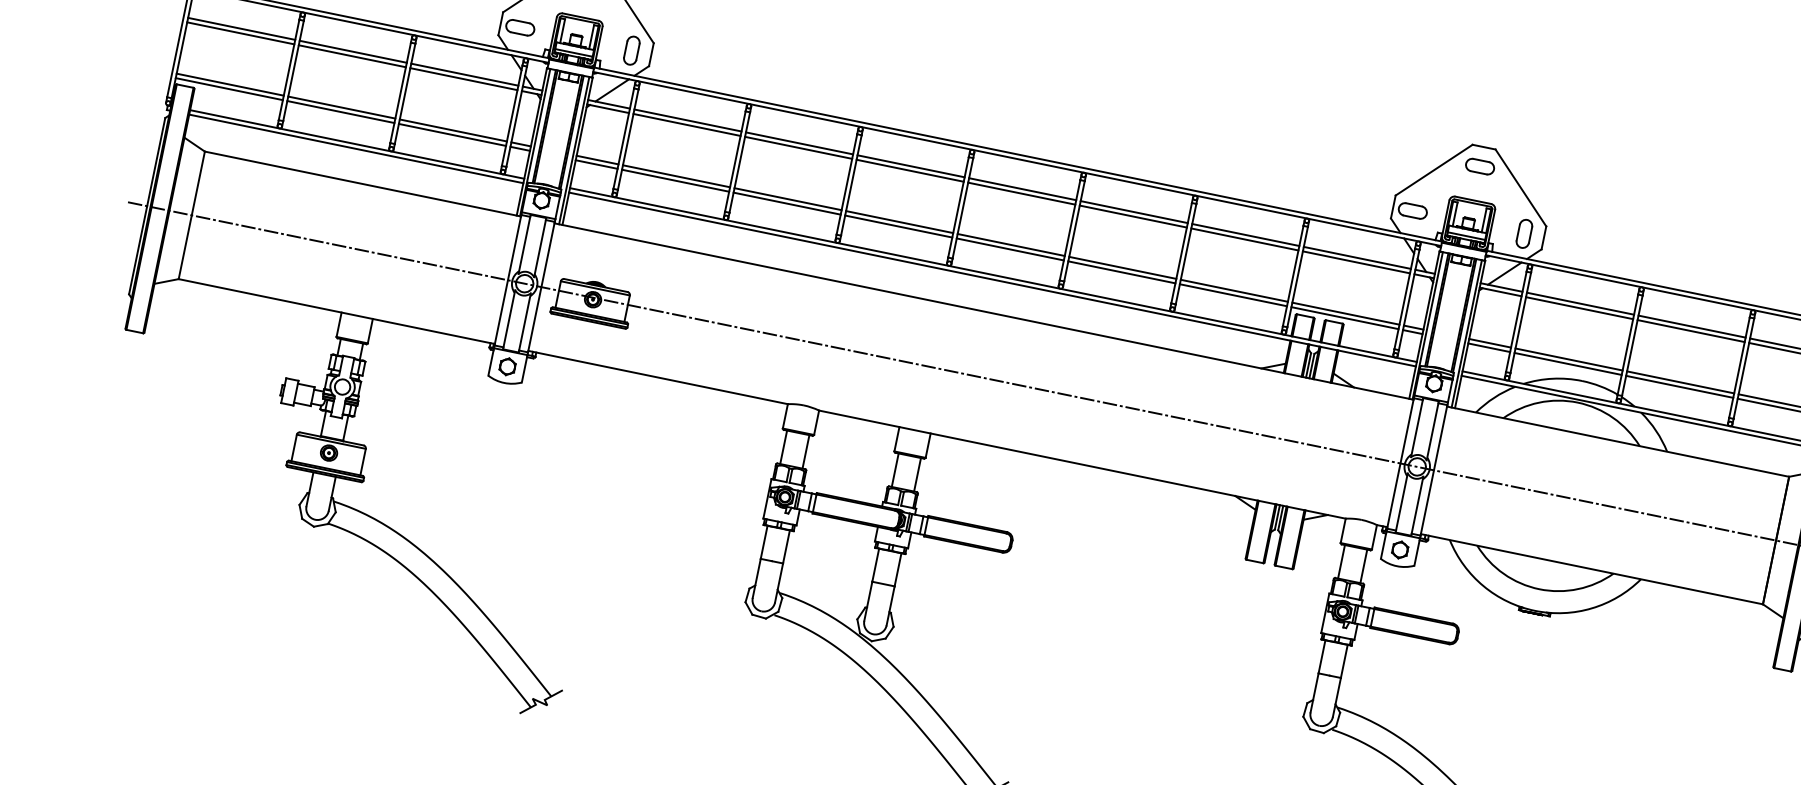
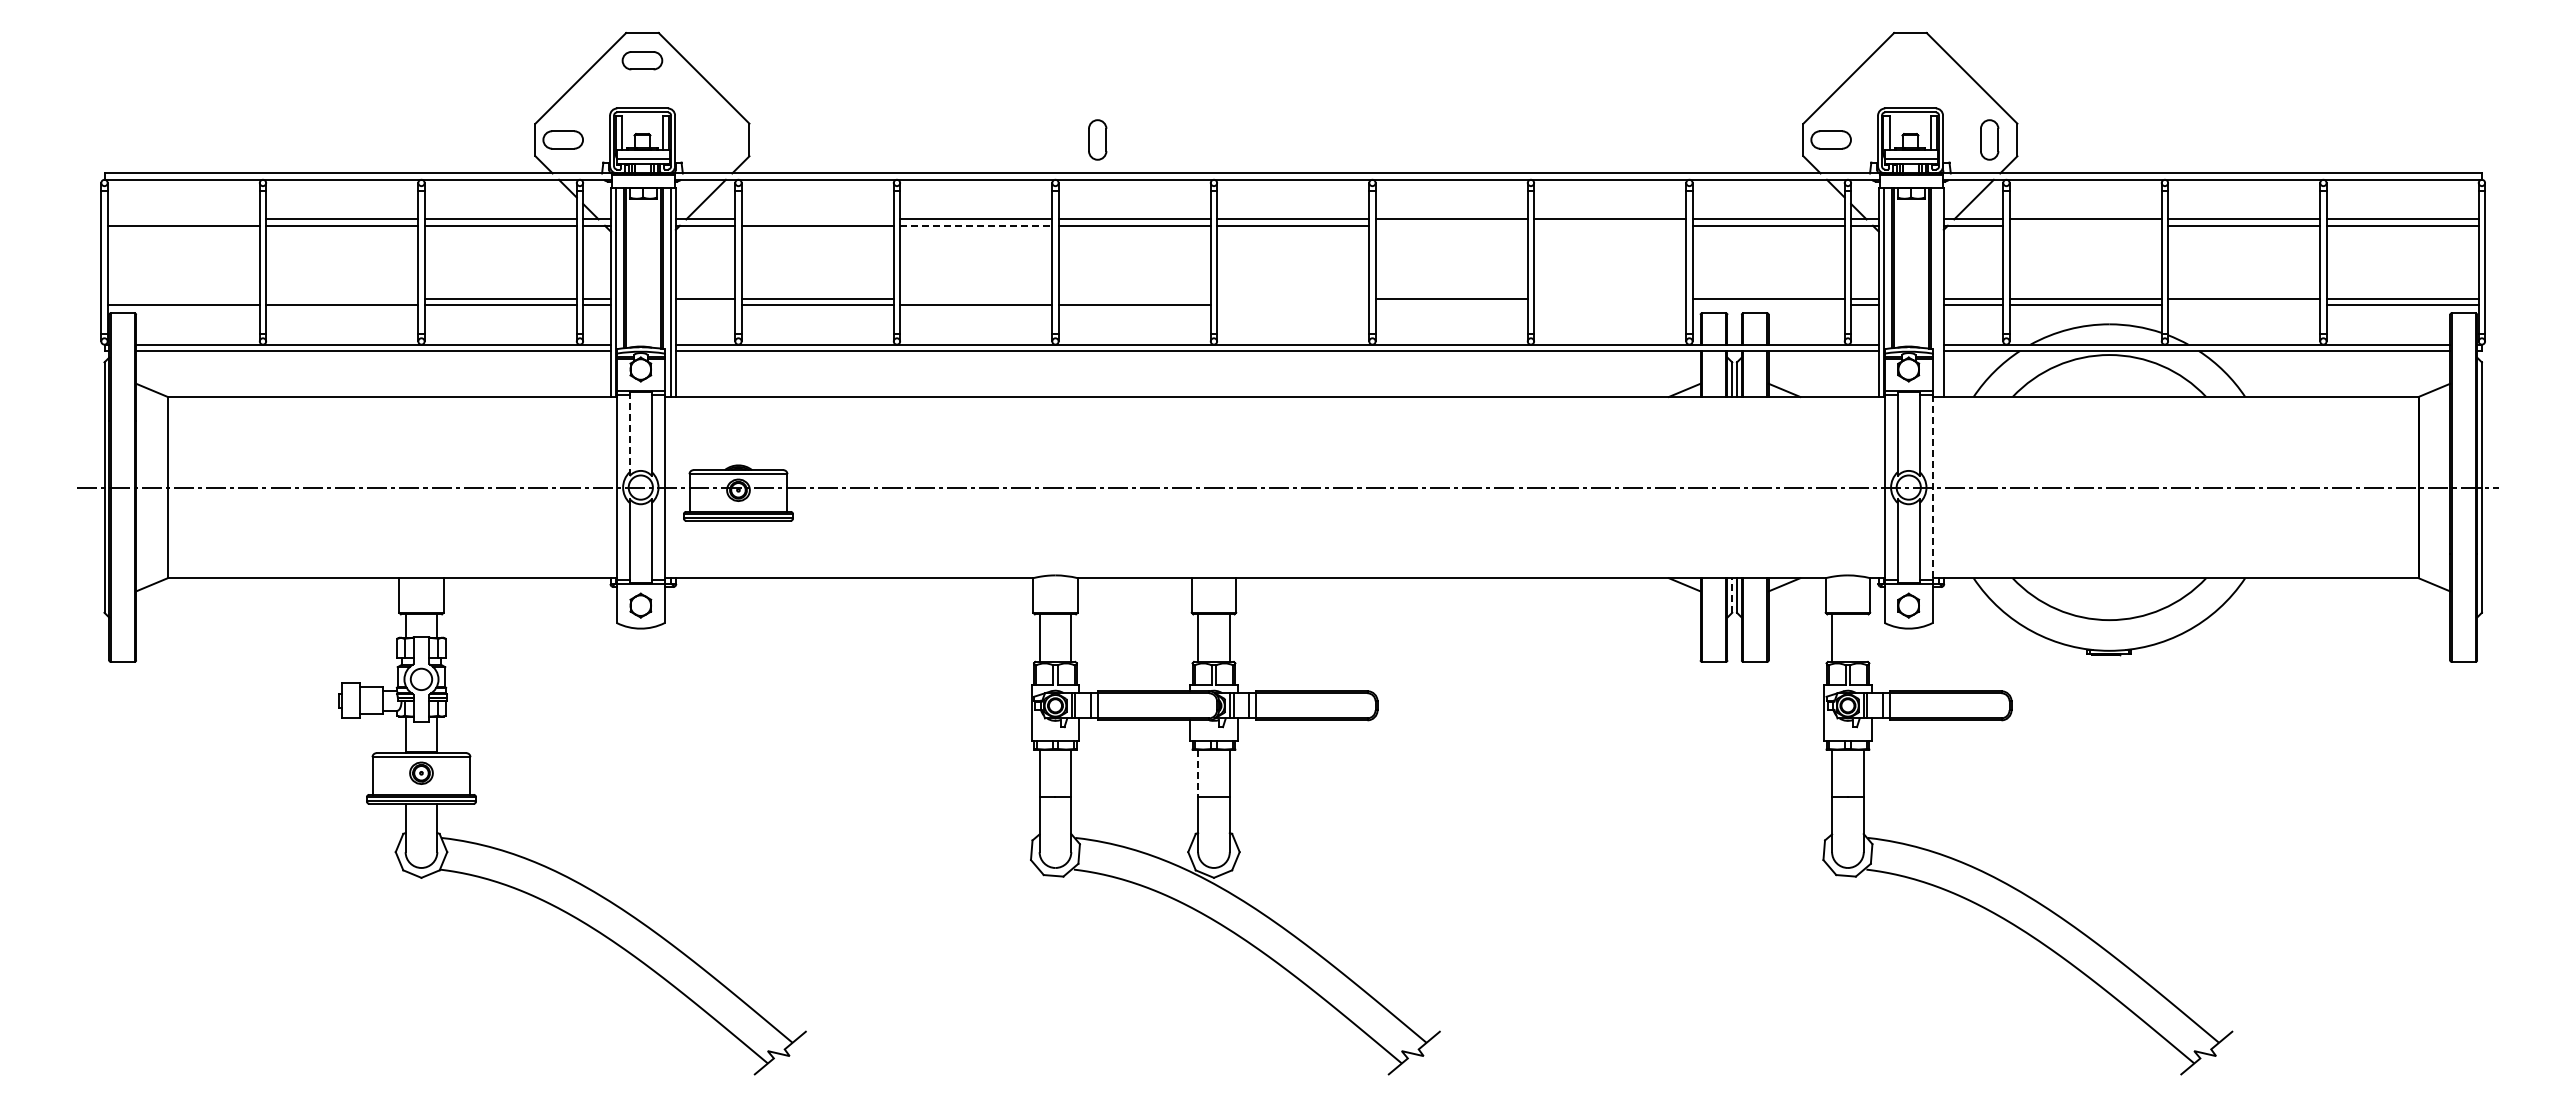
line: (241, 28) -> (183, 219), removed
part: (631, 50) -> (1097, 139), moved
line: (230, 84) -> (183, 298), removed
line: (342, 107) -> (342, 298), removed
line: (687, 120) -> (817, 219), removed
line: (798, 147) -> (976, 225), solid -> dashed
line: (596, 164) -> (705, 305), removed
part: (1480, 166) -> (1910, 60), removed
line: (788, 199) -> (976, 298), removed
line: (1133, 216) -> (1451, 225), removed
line: (899, 221) -> (1134, 298), removed
line: (1245, 239) -> (1610, 225), removed
line: (524, 244) -> (629, 434), solid -> dashed
line: (1011, 244) -> (1293, 298), removed
line: (1010, 249) -> (1293, 305), removed
line: (1121, 272) -> (1451, 305), removed
line: (1234, 290) -> (1610, 298), removed
line: (1233, 295) -> (1610, 305), removed
line: (1579, 307) -> (2085, 225), removed
line: (1344, 318) -> (1768, 305), removed
line: (1467, 334) -> (1939, 292), removed
line: (1679, 387) -> (2244, 305), removed
line: (1433, 470) -> (1932, 487), solid -> dashed
line: (1277, 516) -> (1732, 594), solid -> dashed
line: (875, 565) -> (1198, 773), solid -> dashed
line: (1363, 565) -> (1863, 637), removed

